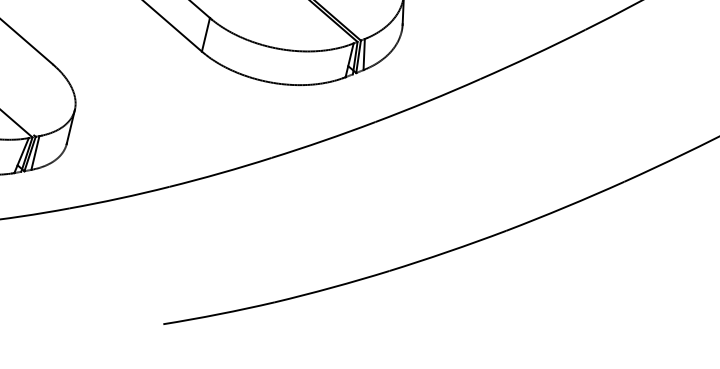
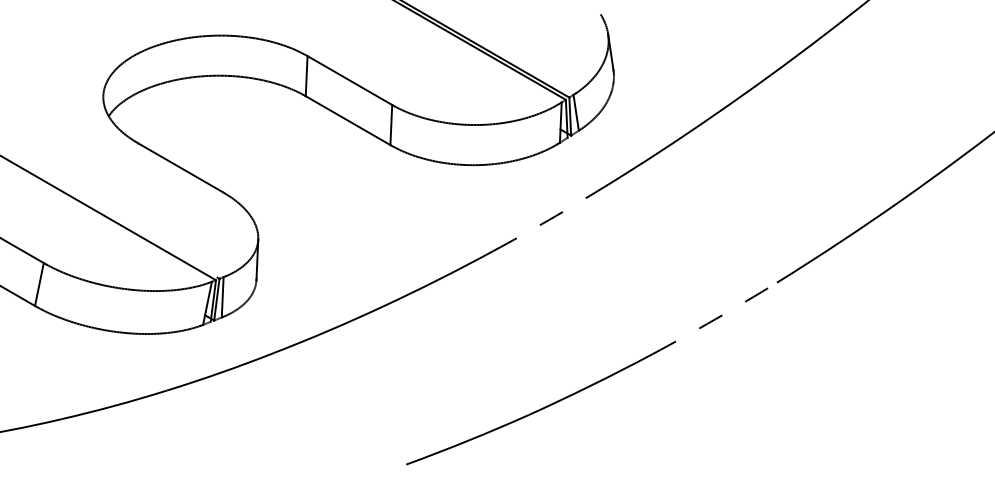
arc: (324, 141) -> (549, 220), solid -> dashed
arc: (448, 251) -> (715, 319), solid -> dashed

